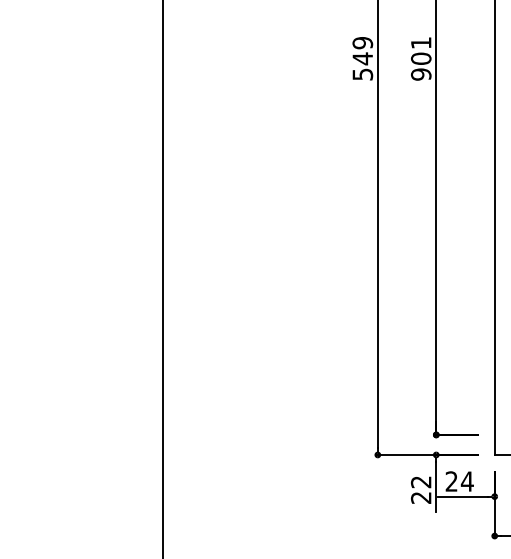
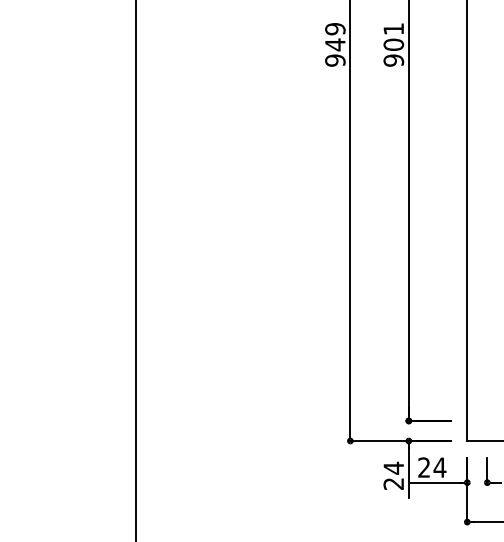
text: (362, 74) -> (335, 60), 549 -> 949
text: (421, 481) -> (394, 467), 22 -> 24

